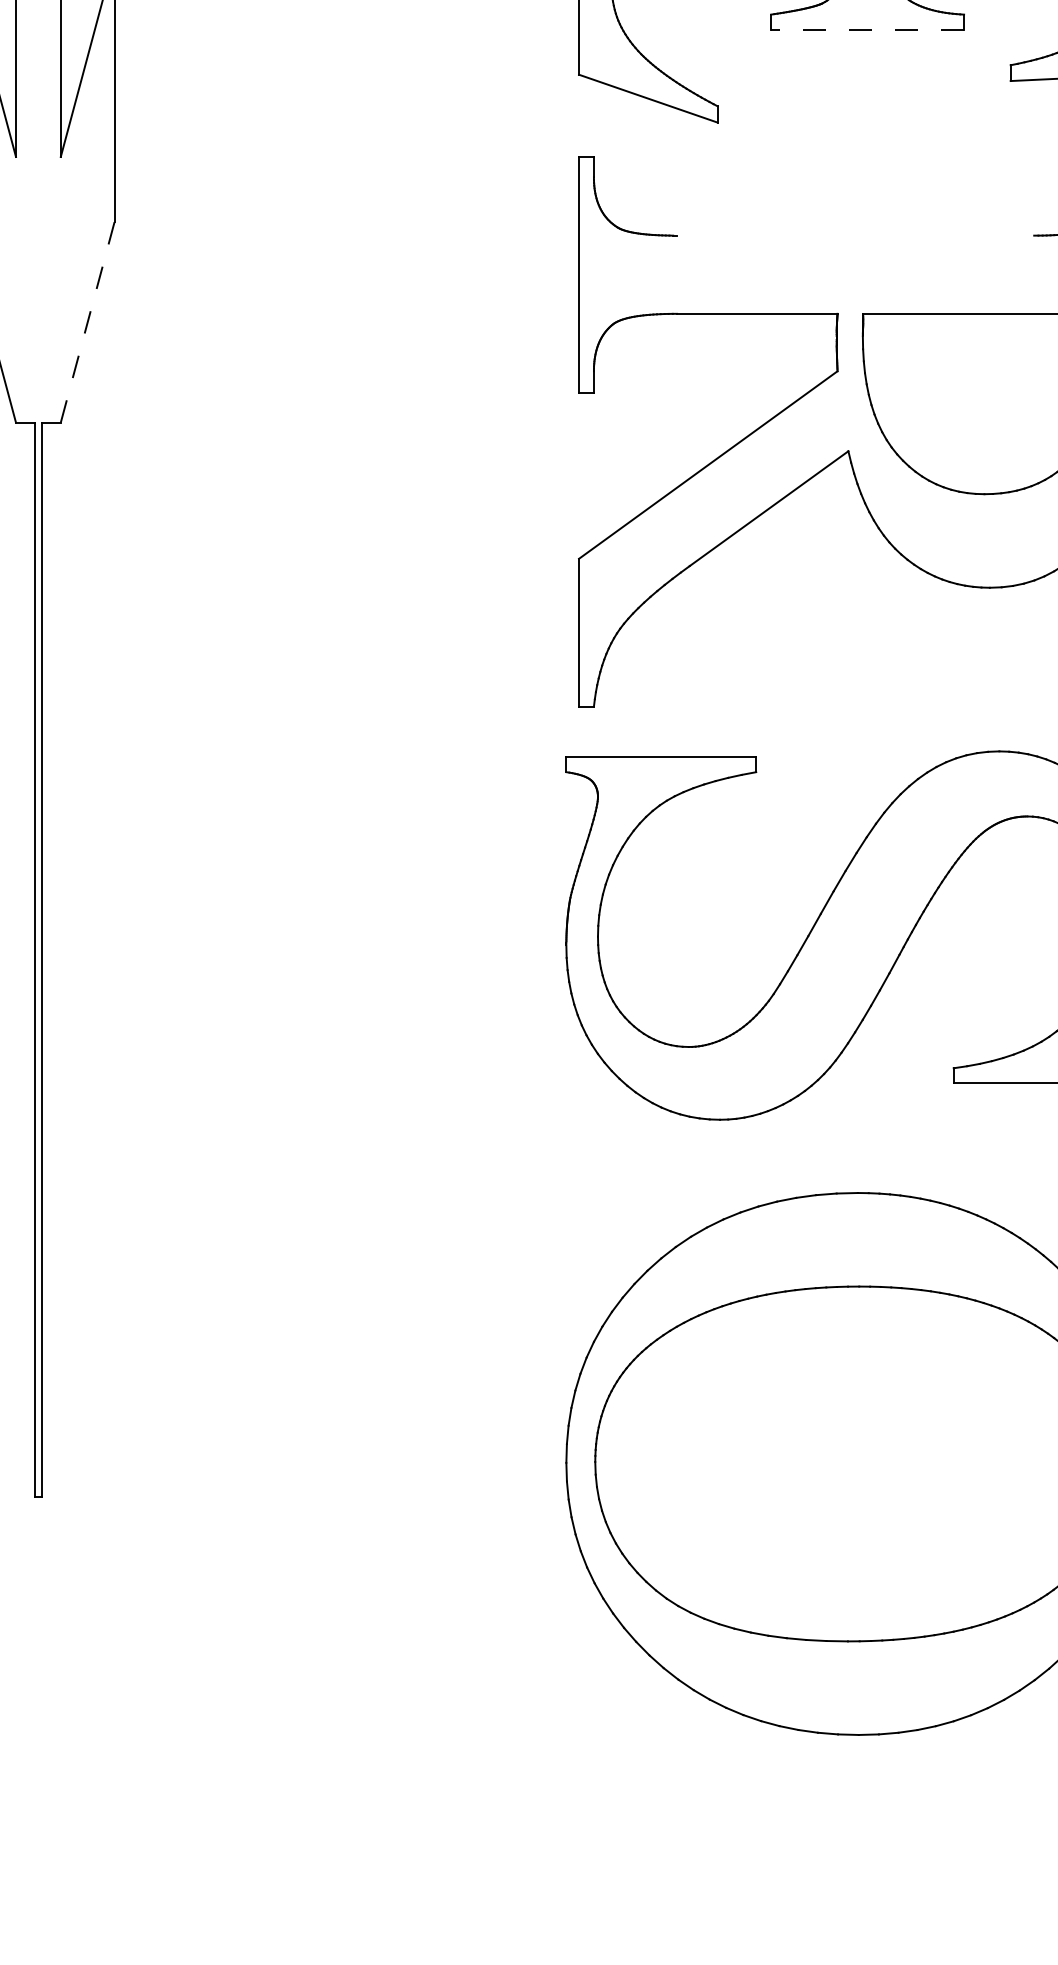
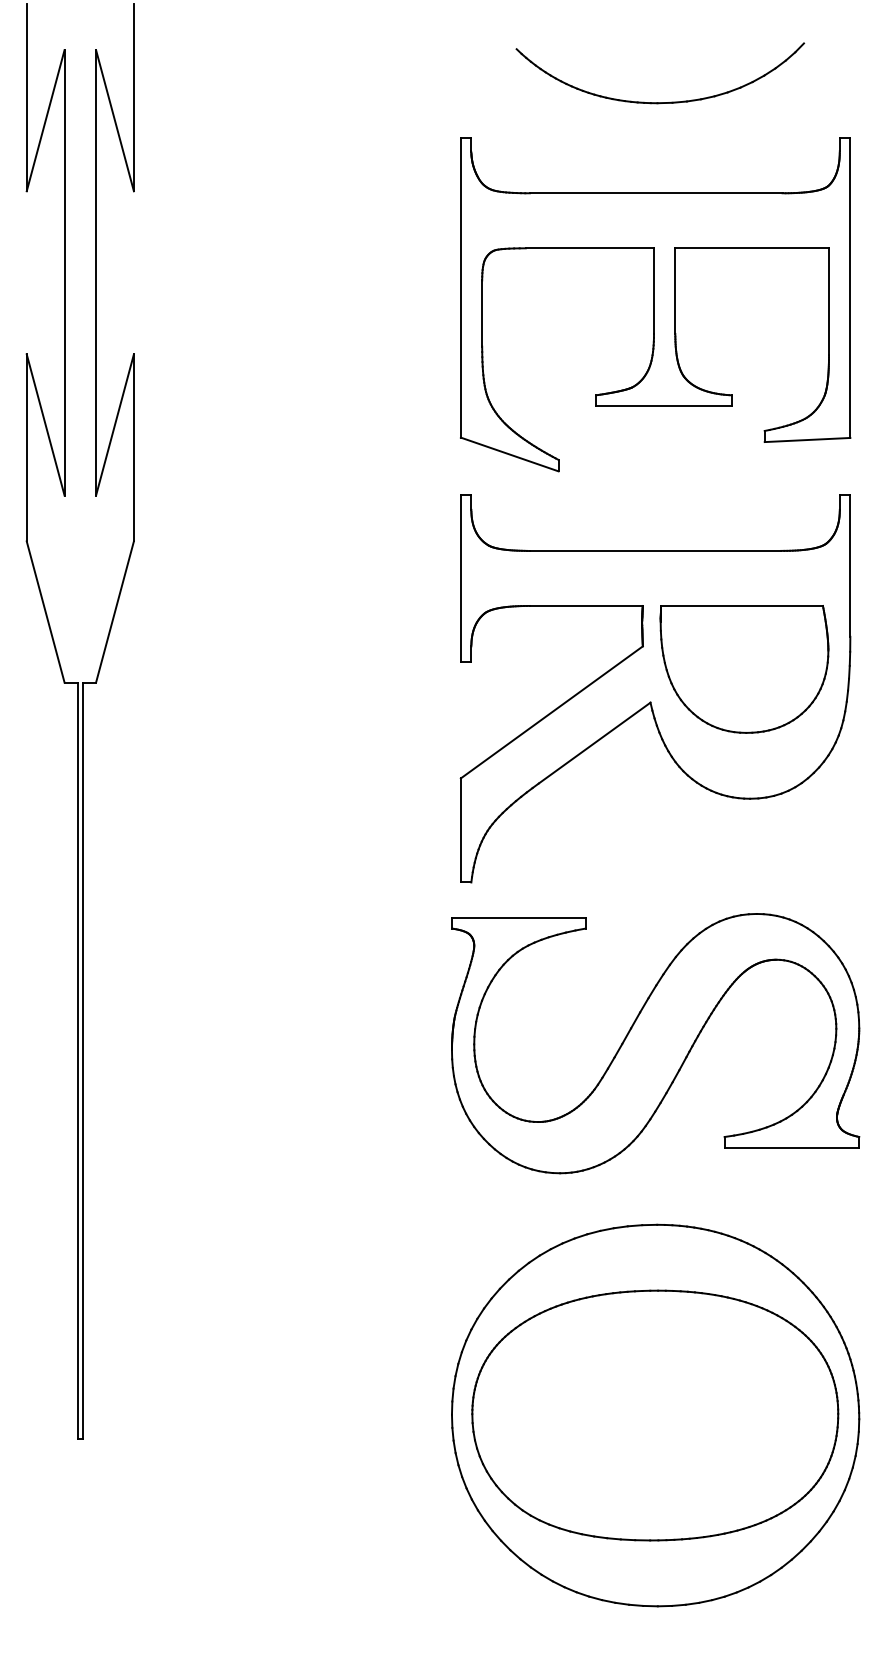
line: (868, 29) -> (664, 405), dashed -> solid
line: (855, 235) -> (655, 550), added
line: (86, 323) -> (114, 612), dashed -> solid

